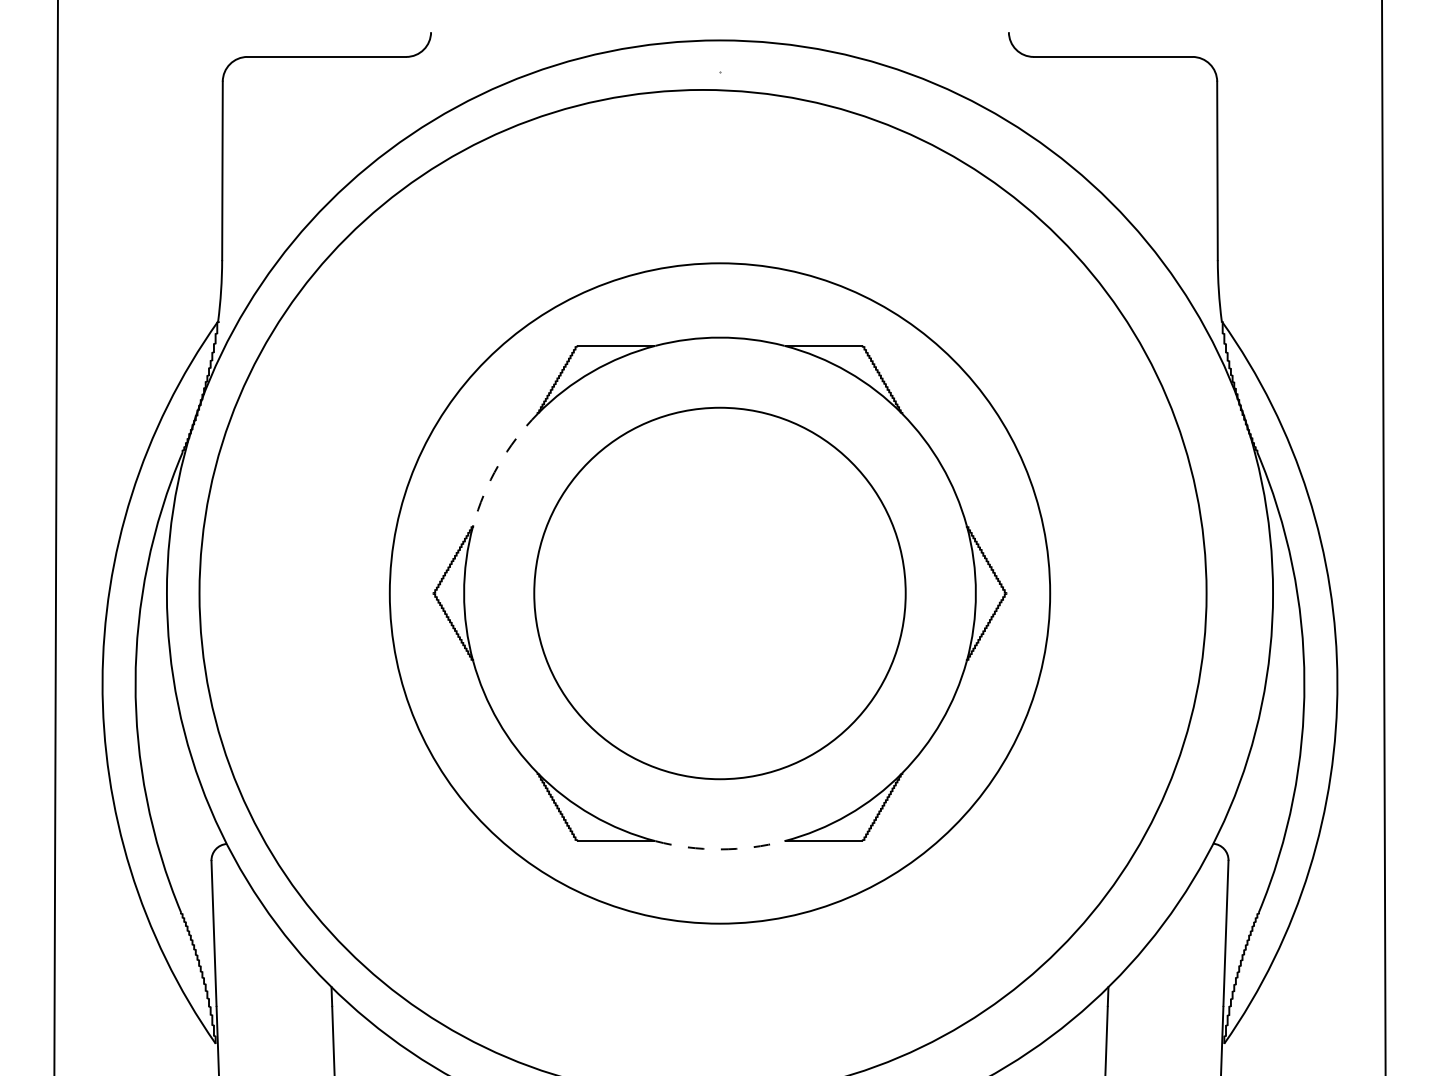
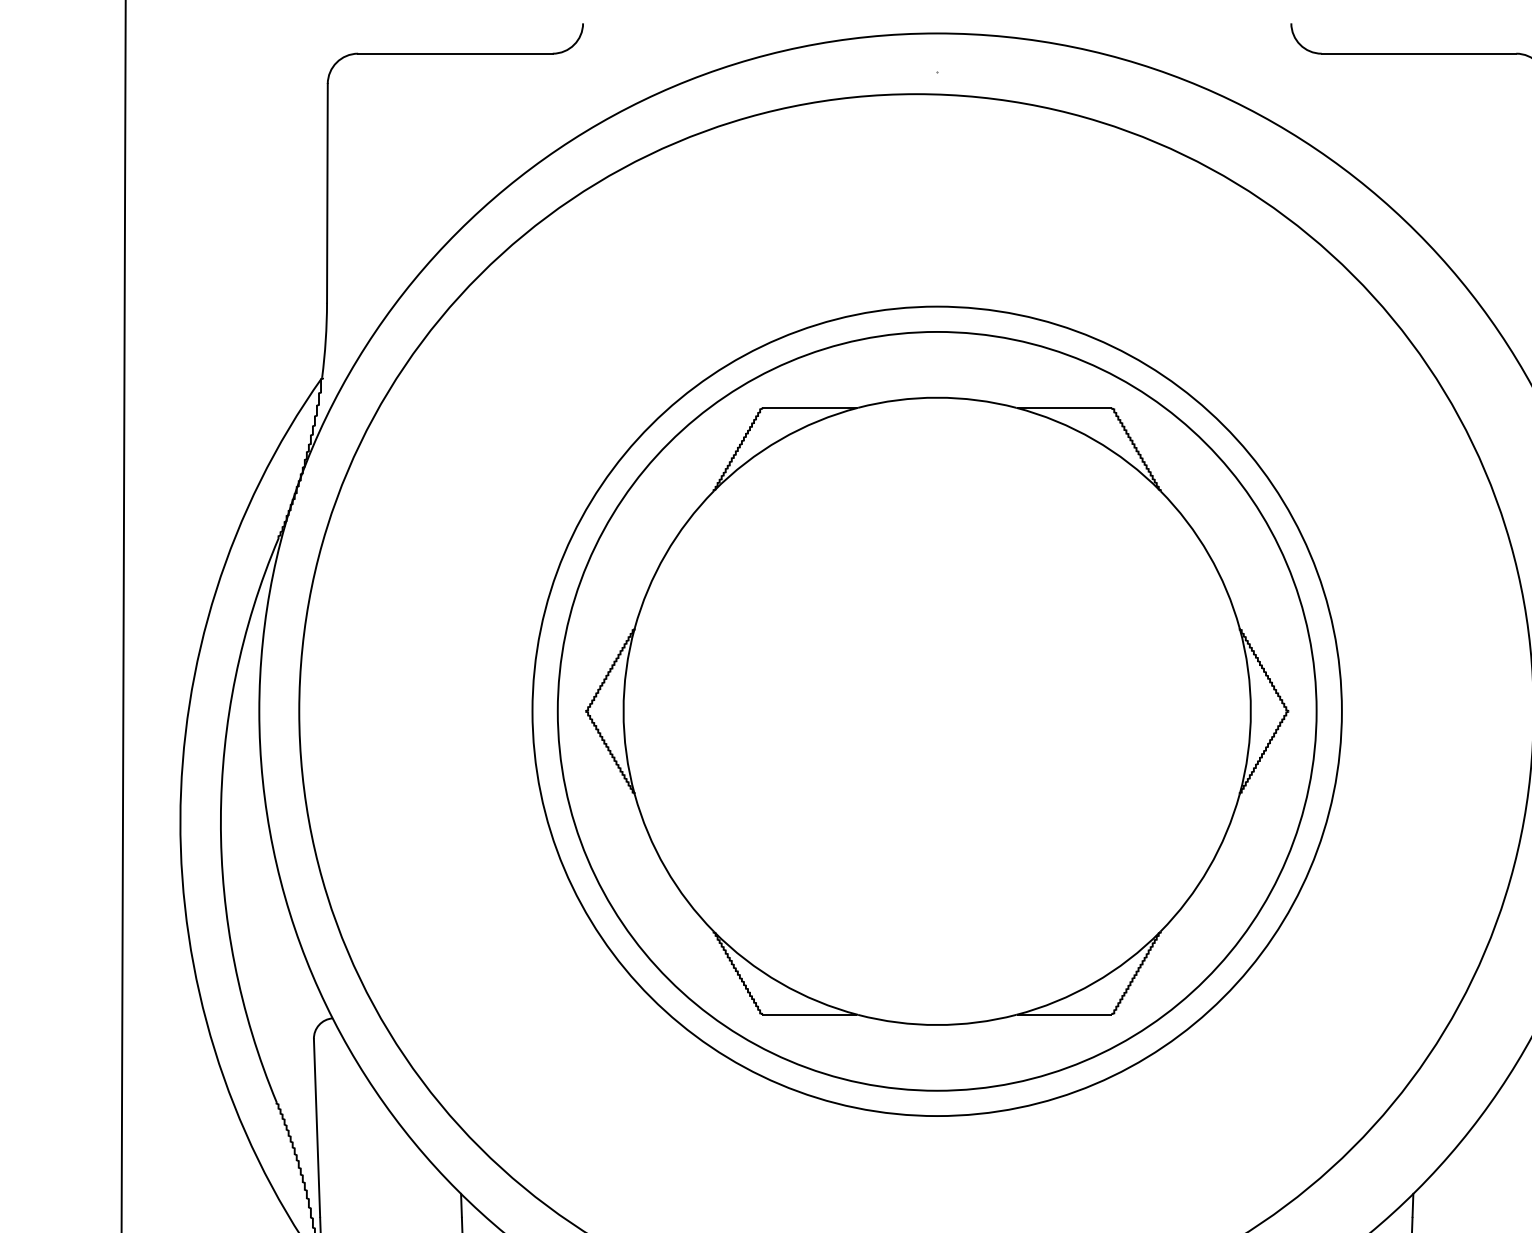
arc: (498, 465) -> (665, 554), dashed -> solid
circle: (719, 593) -> (936, 711), size x1.67
arc: (720, 849) -> (937, 1025), dashed -> solid

